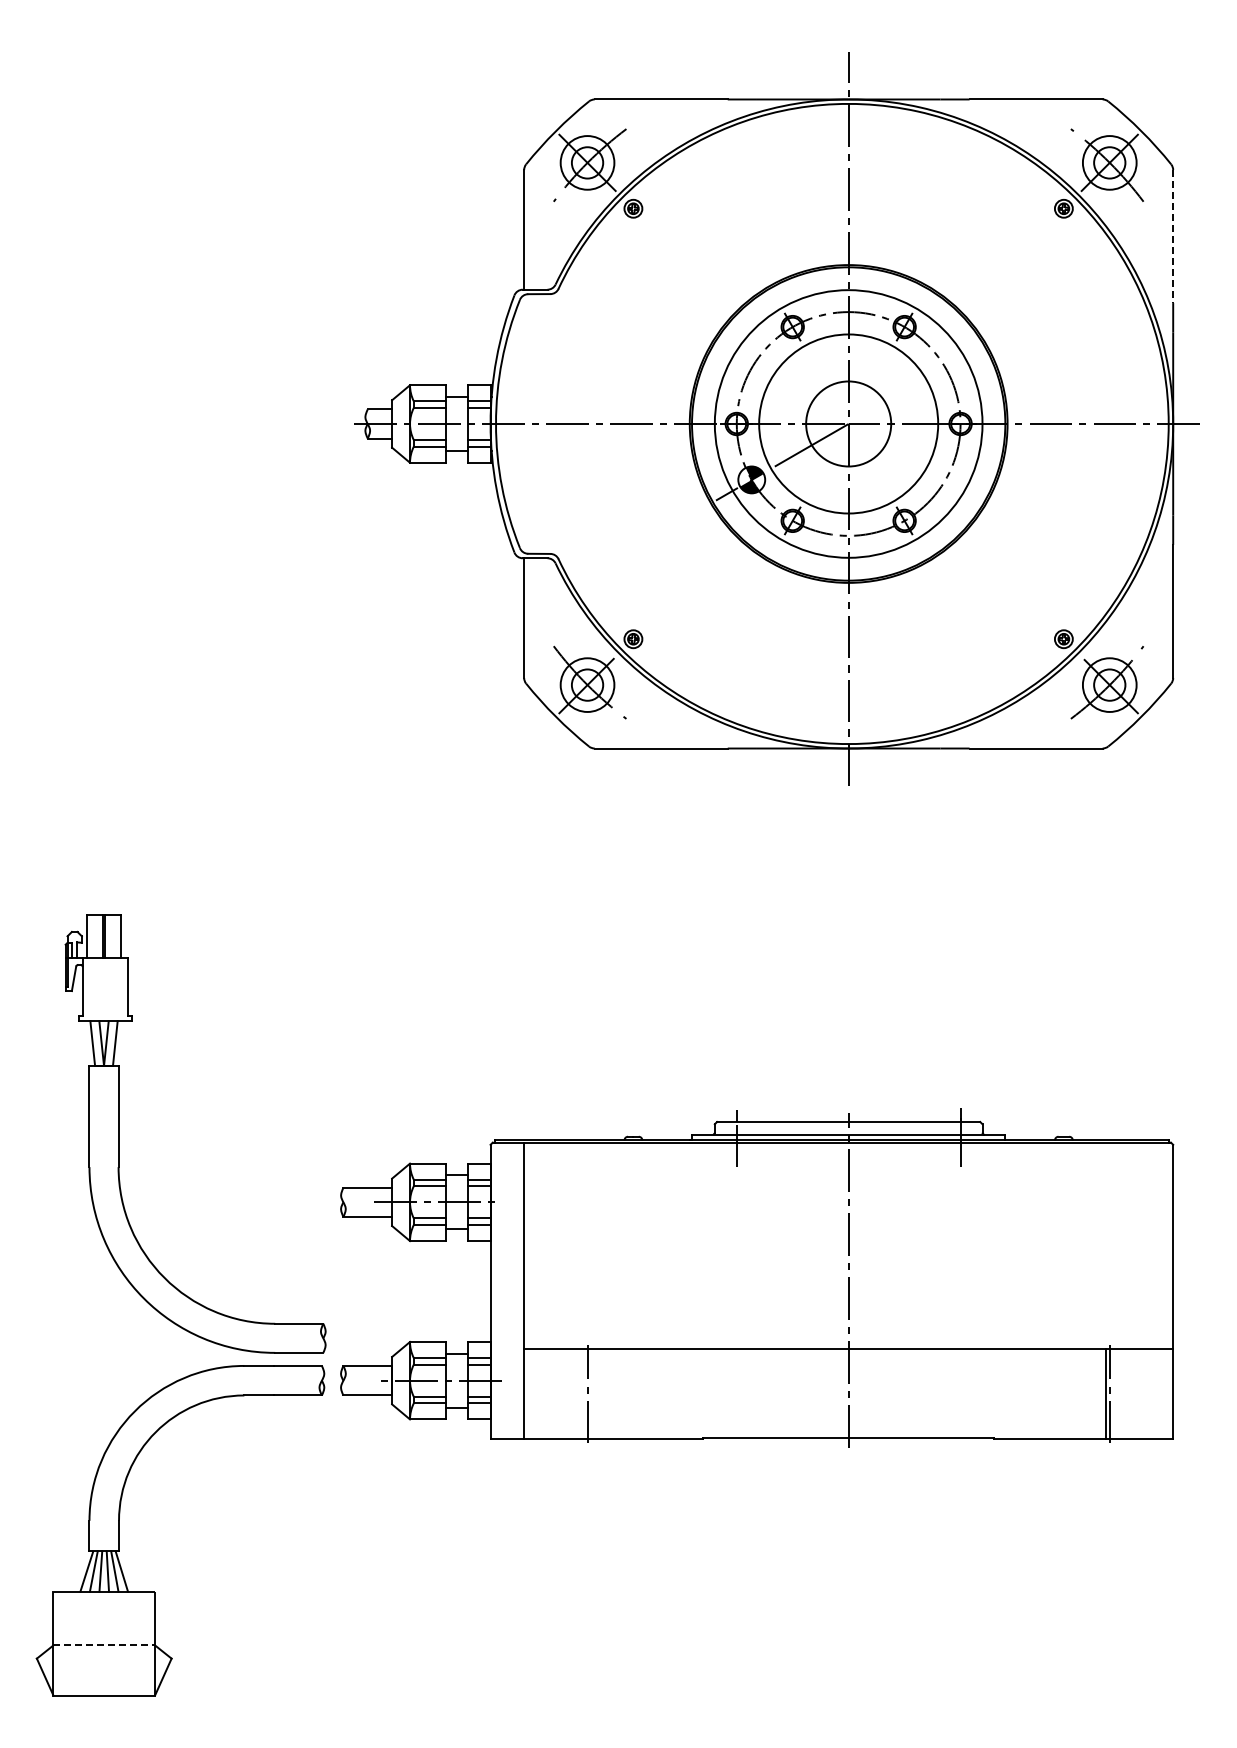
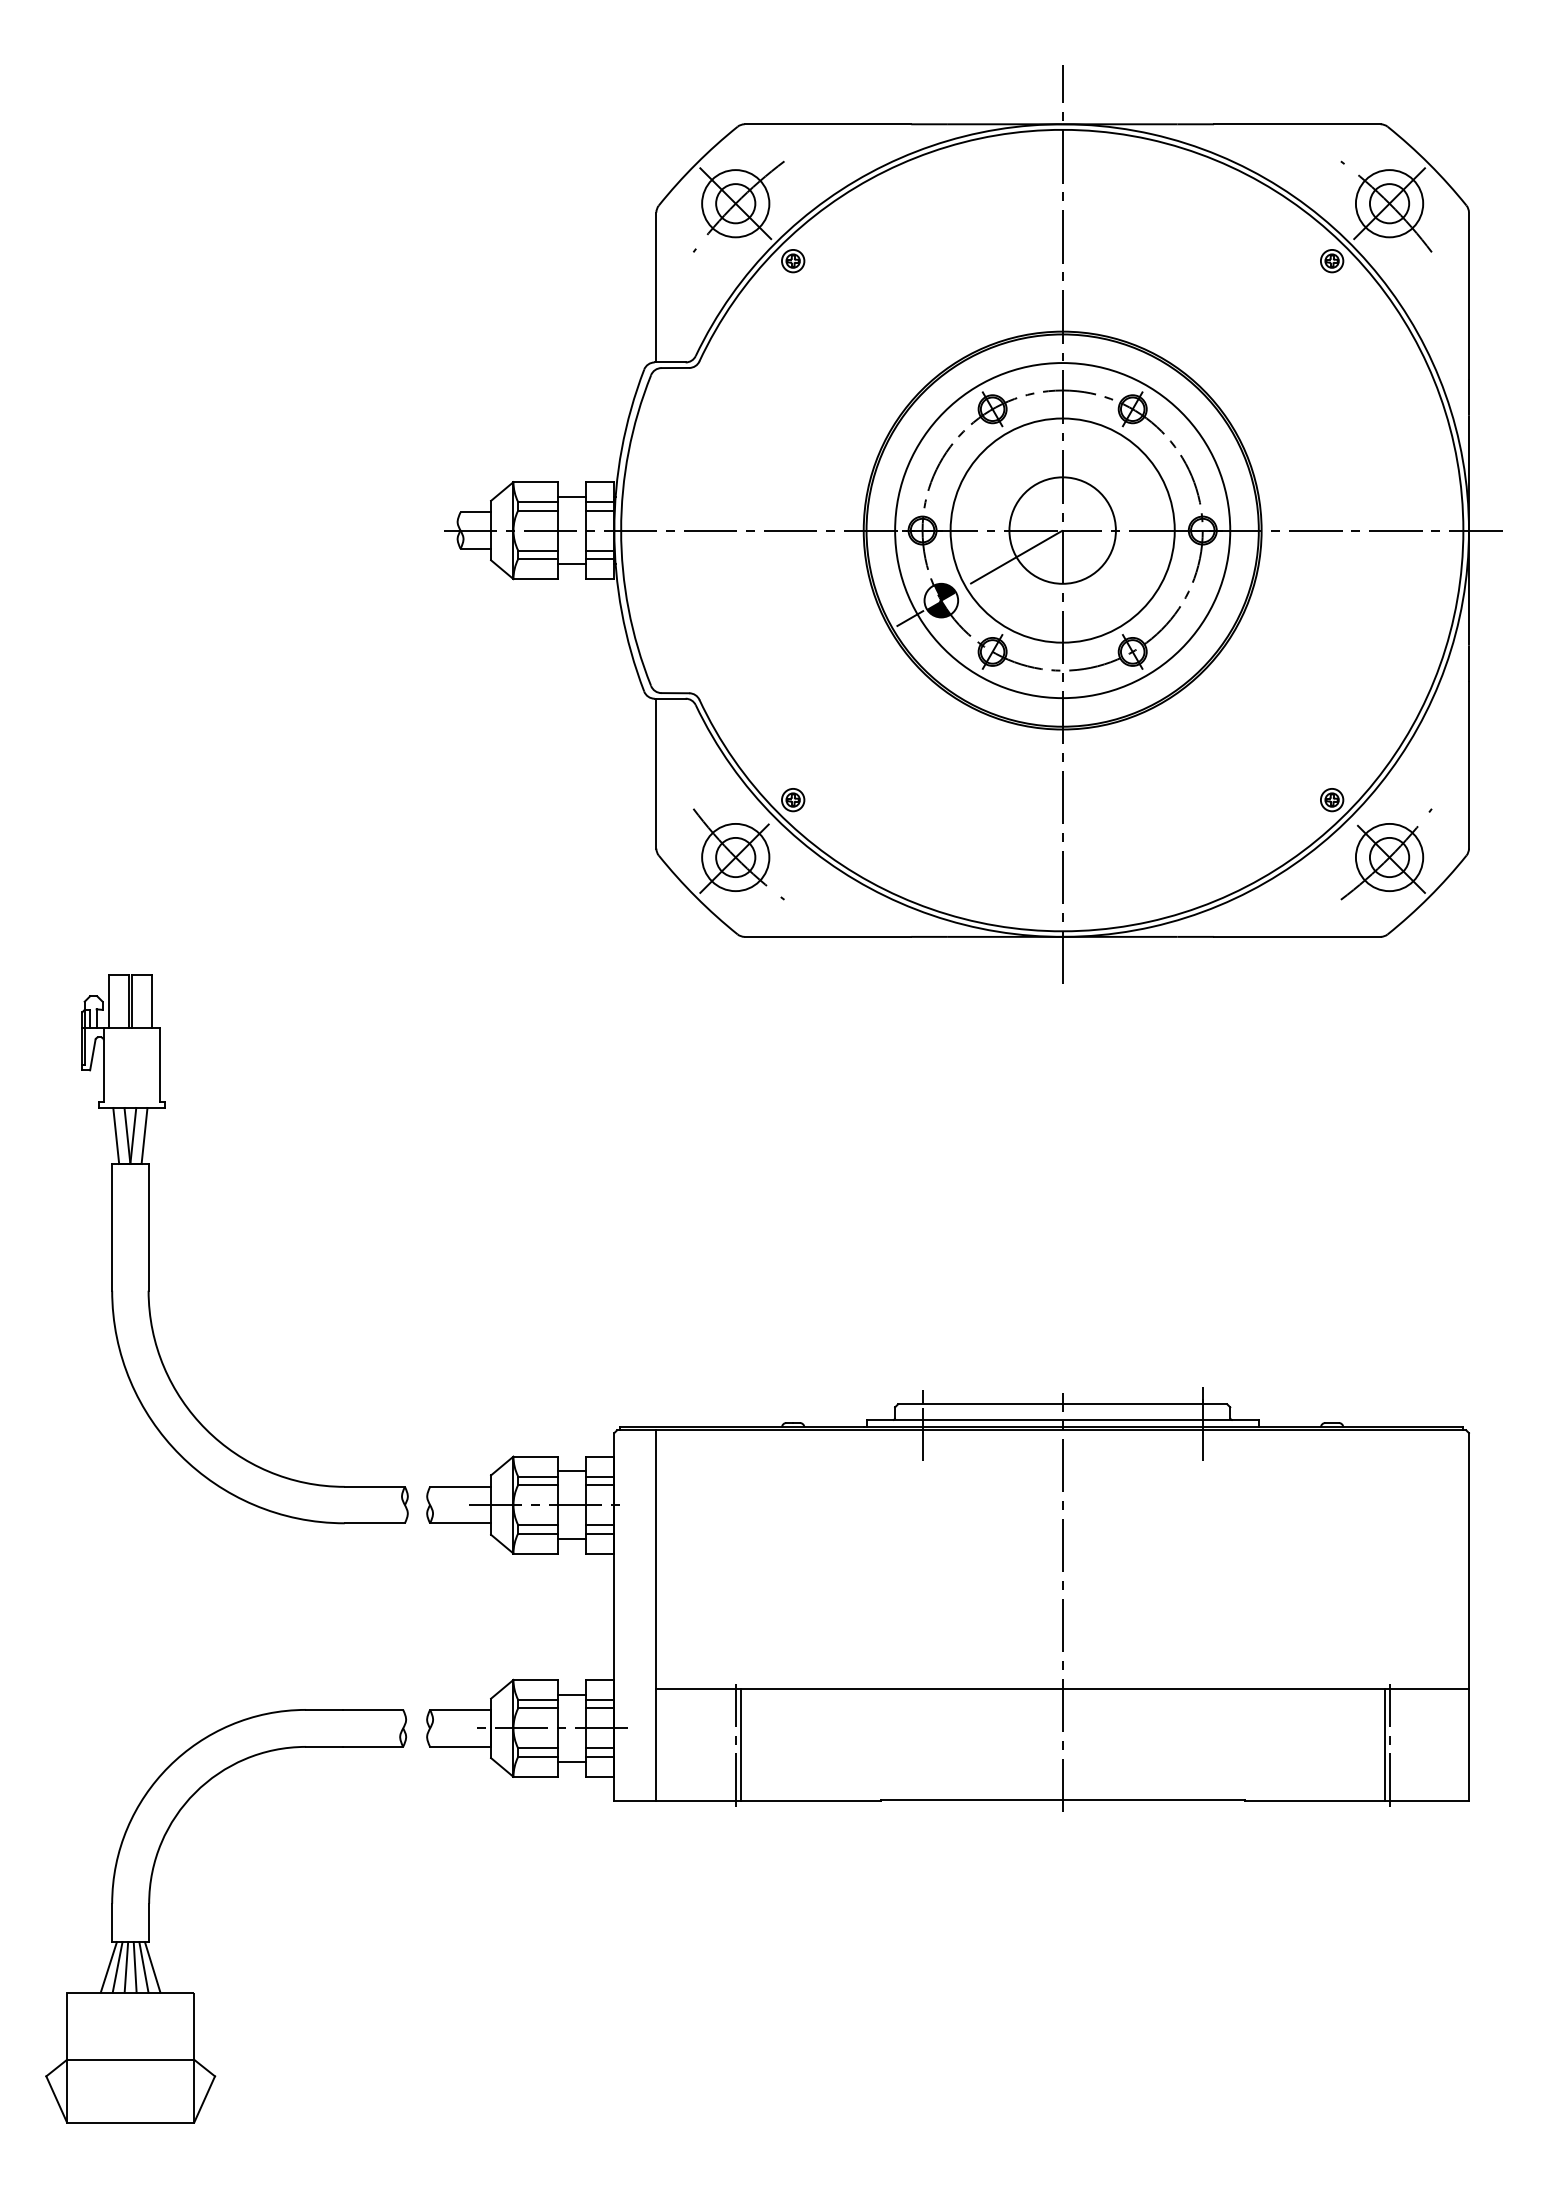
line: (1173, 236) -> (1469, 295), dashed -> solid
part: (119, 1133) -> (149, 1248), moved
line: (591, 1393) -> (740, 1744), added
line: (104, 1645) -> (130, 2059), dashed -> solid

